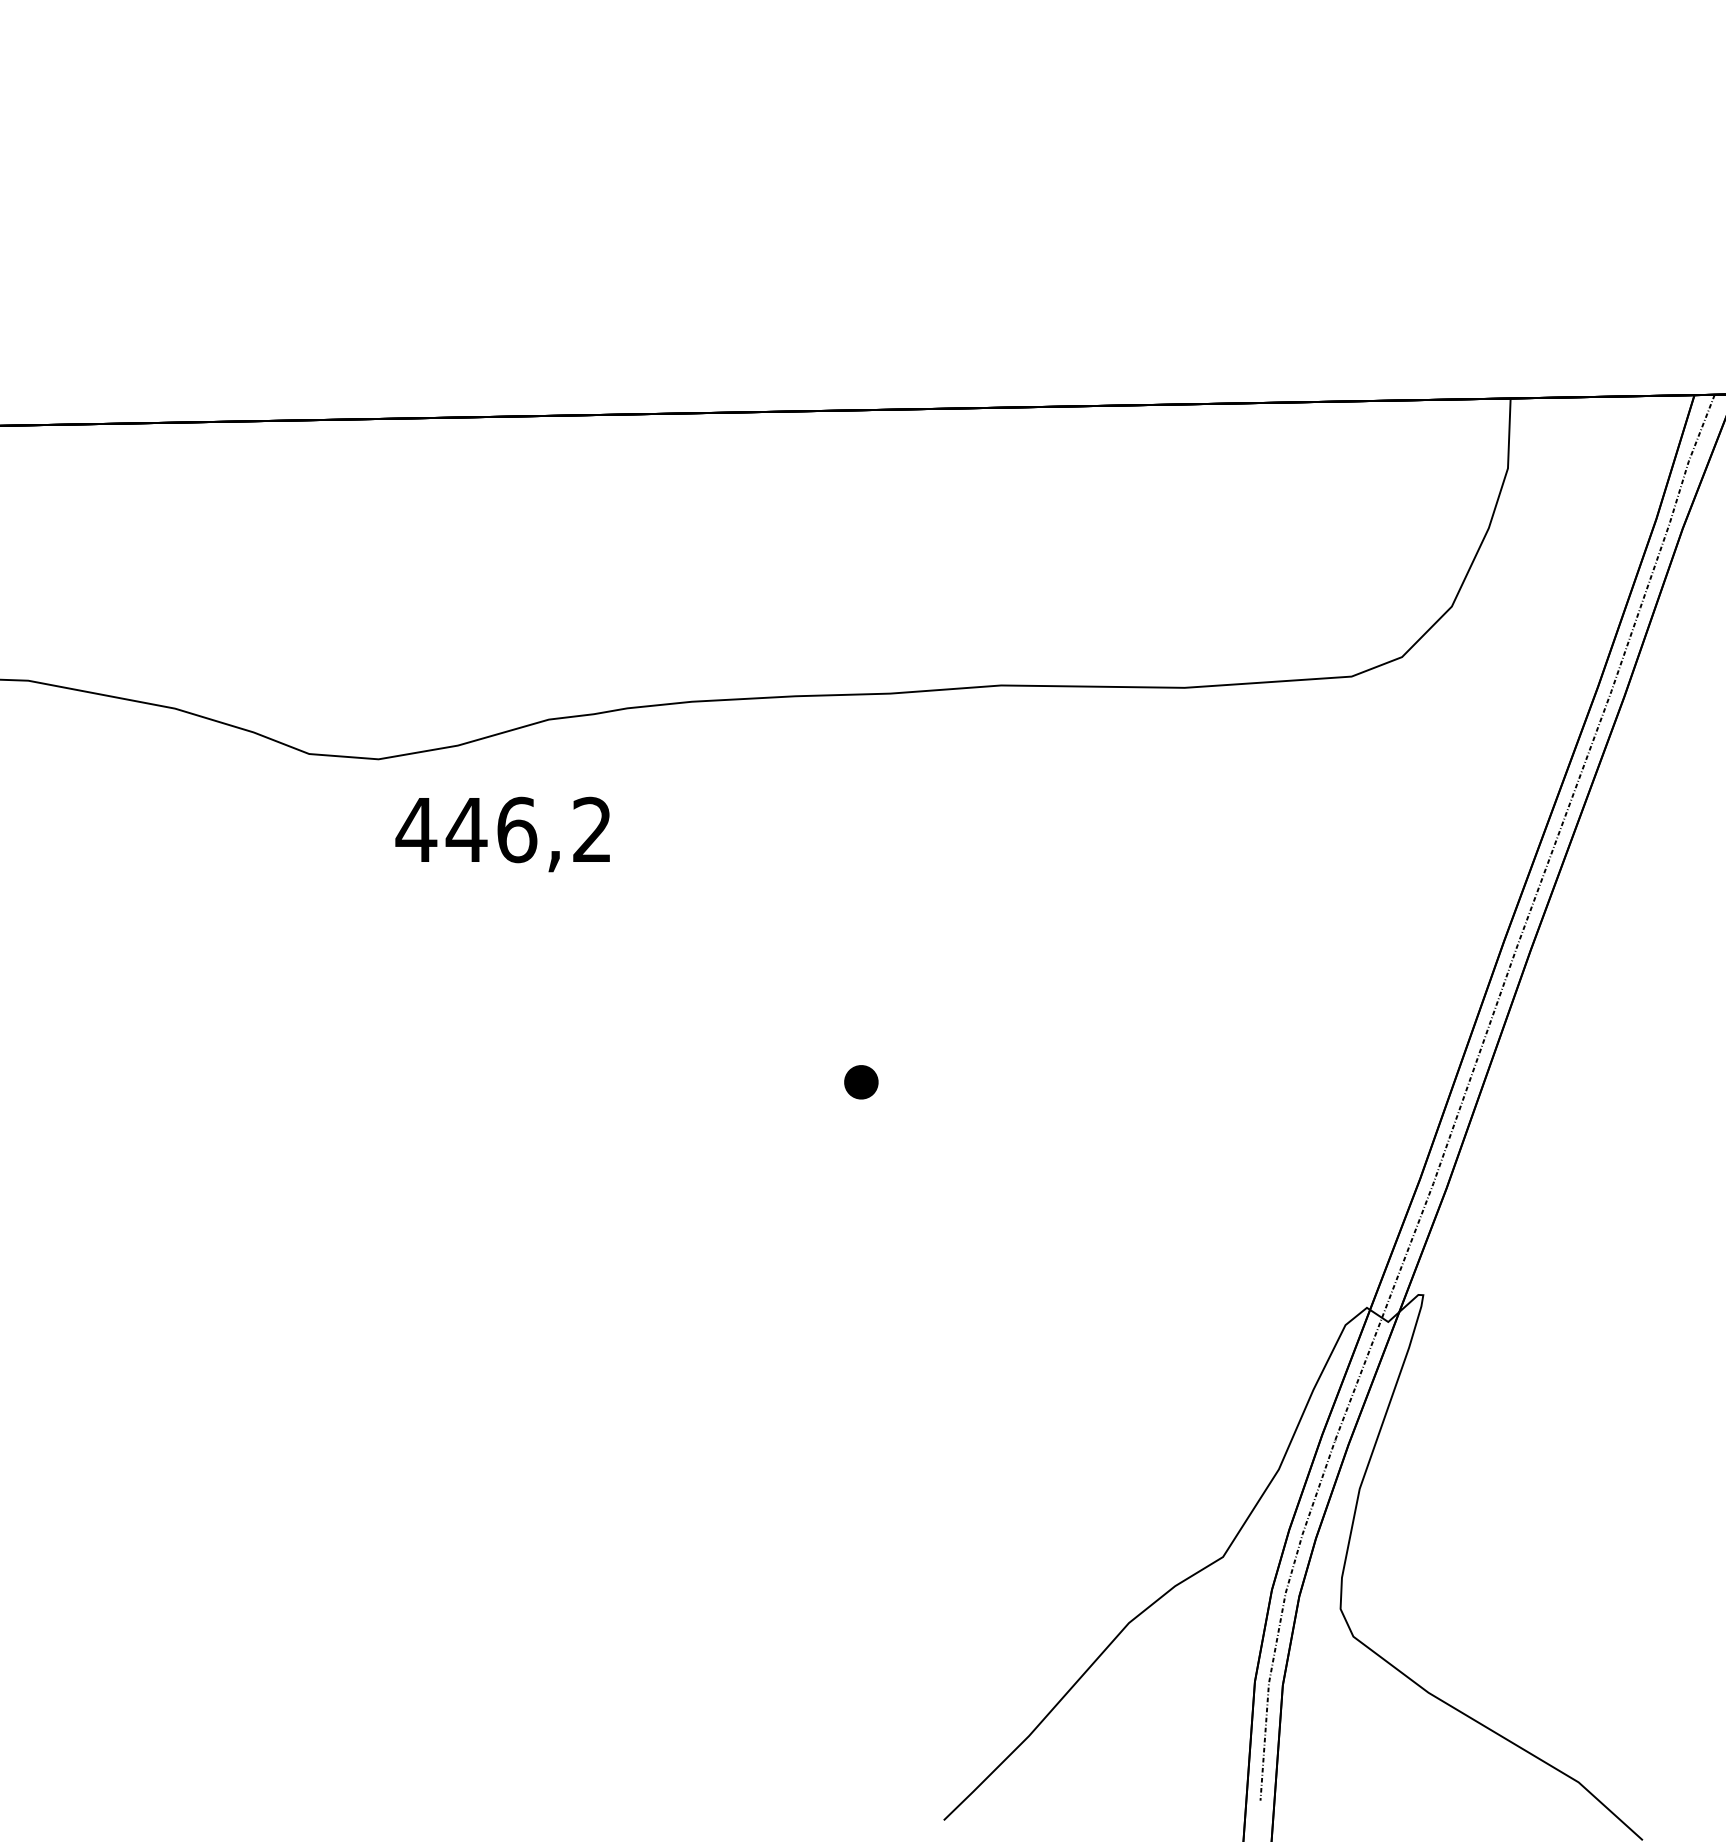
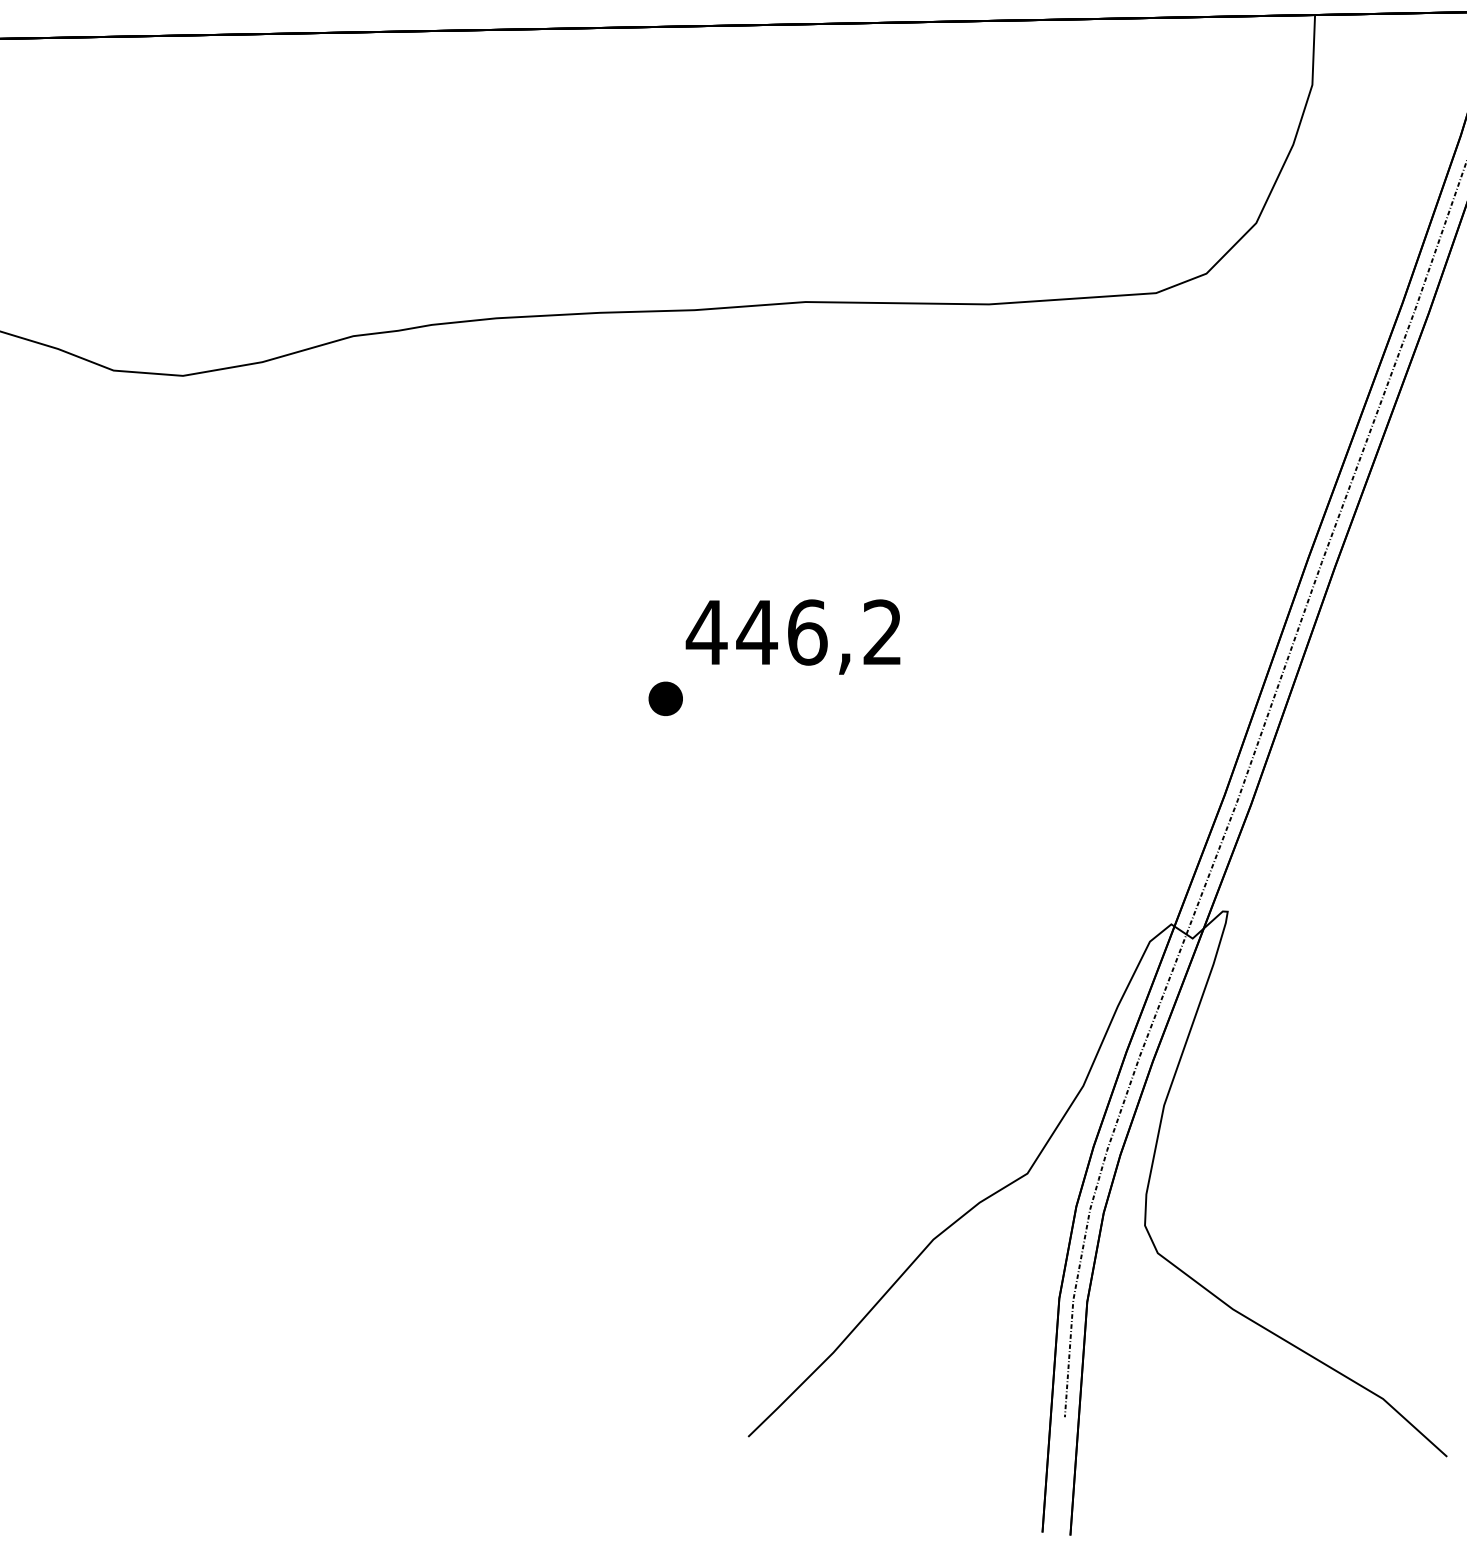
text: (502, 834) -> (792, 637), moved

